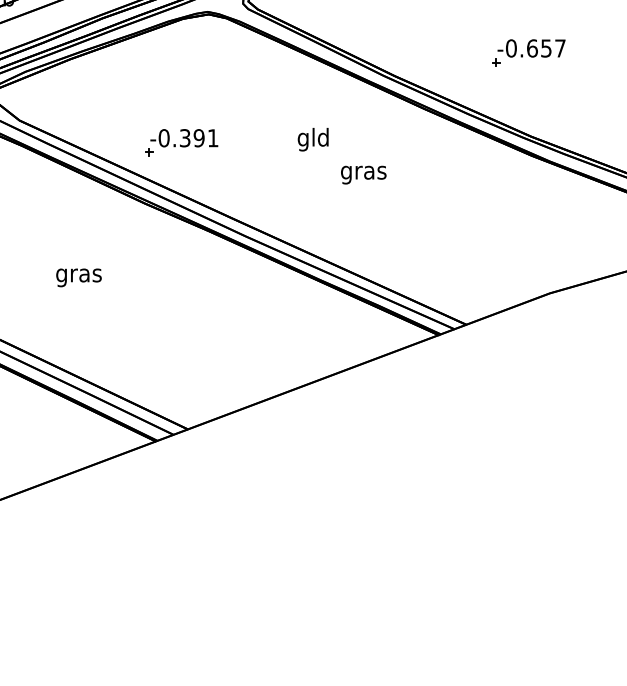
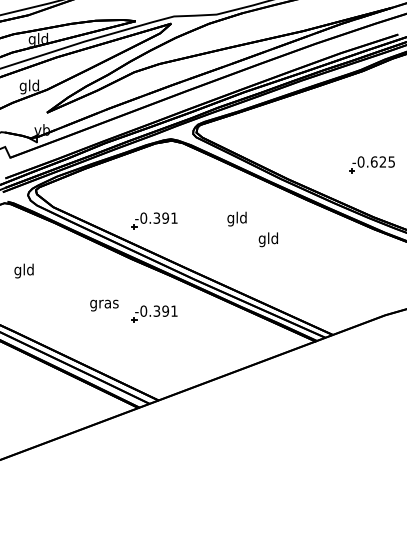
text: (551, 47) -> (386, 161), -0.657 -> -0.625
text: (363, 172) -> (268, 239), gras -> gld
text: (79, 277) -> (104, 305), moved
part: (181, 290) -> (154, 313), added

